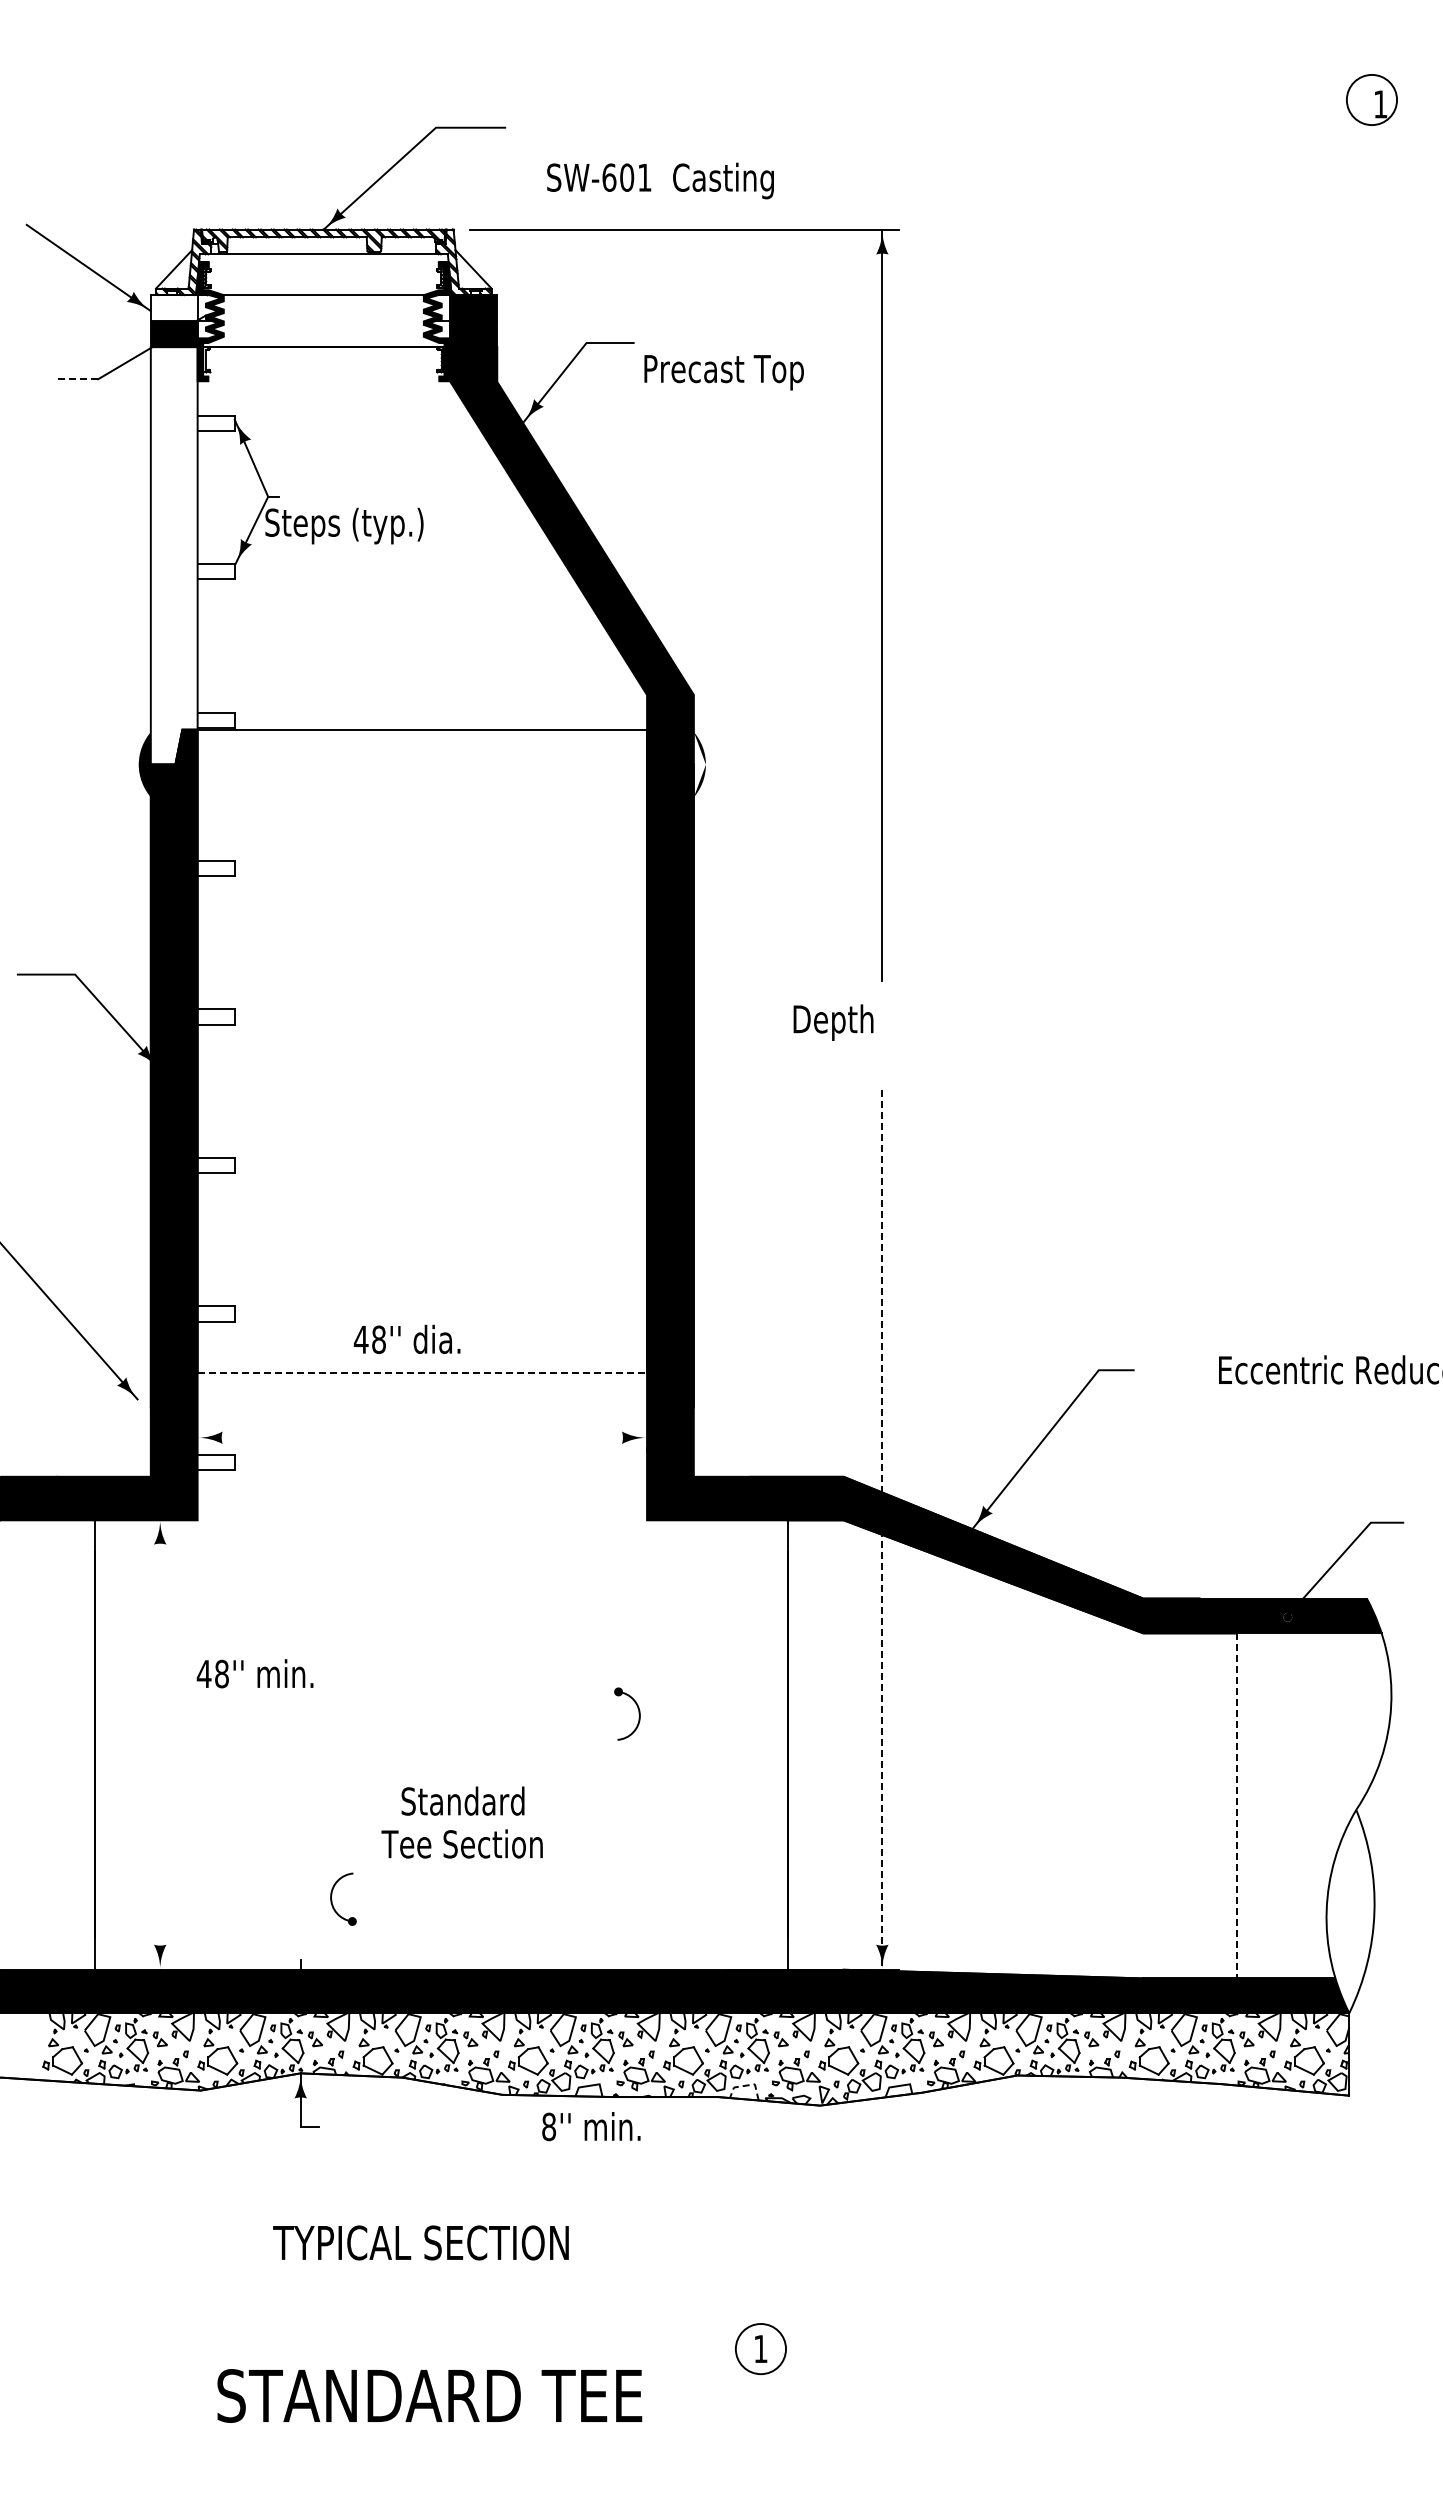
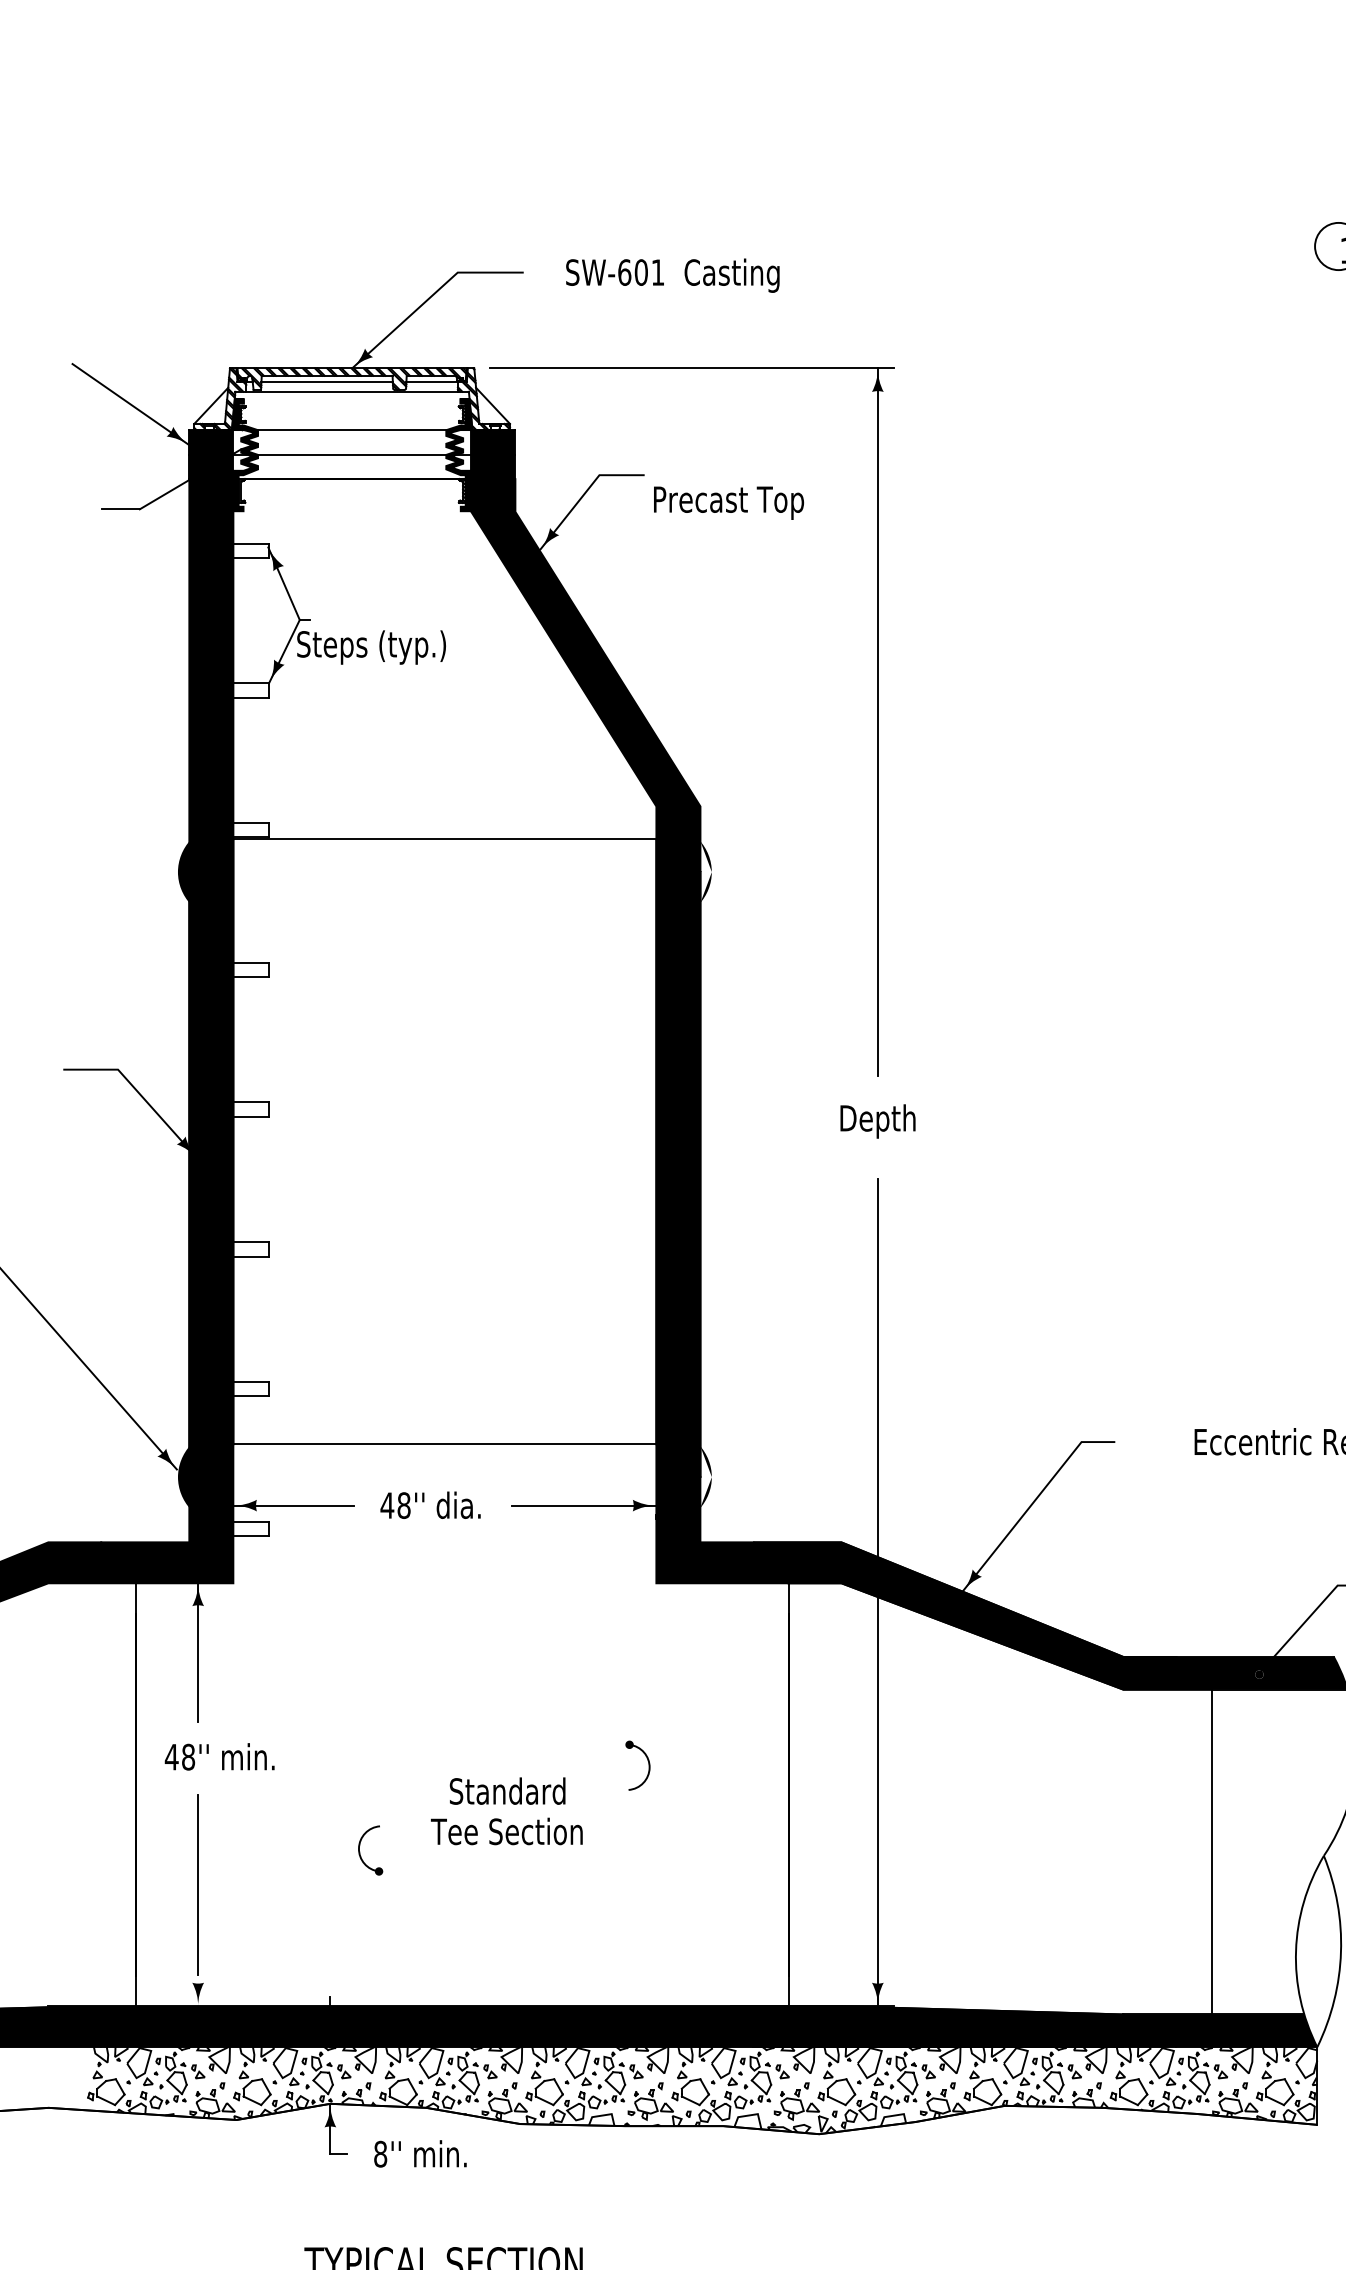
text: (660, 180) -> (672, 275), moved
line: (297, 243) -> (327, 381), added
line: (408, 243) -> (431, 381), added
fill: (173, 308) -> (210, 442), added
line: (323, 321) -> (351, 454), added
line: (78, 379) -> (121, 509), dashed -> solid
fill: (173, 555) -> (210, 675), added
text: (833, 1022) -> (877, 1121), moved
text: (406, 1338) -> (429, 1504), moved
line: (422, 1372) -> (445, 1444), dashed -> solid
fill: (145, 1407) -> (184, 1477), added
fill: (699, 1407) -> (705, 1477), added
line: (261, 1437) -> (293, 1505), added
line: (570, 1437) -> (584, 1505), added
line: (882, 1530) -> (877, 1592), dashed -> solid
line: (160, 1593) -> (198, 1652), added
text: (254, 1673) -> (219, 1756), moved
line: (1236, 1805) -> (1211, 1851), dashed -> solid
text: (461, 1822) -> (506, 1811), moved
line: (160, 1840) -> (198, 1884), added
part: (332, 1900) -> (360, 1851), moved
line: (746, 2085) -> (749, 2115), dashed -> solid
text: (591, 2126) -> (420, 2153), moved

